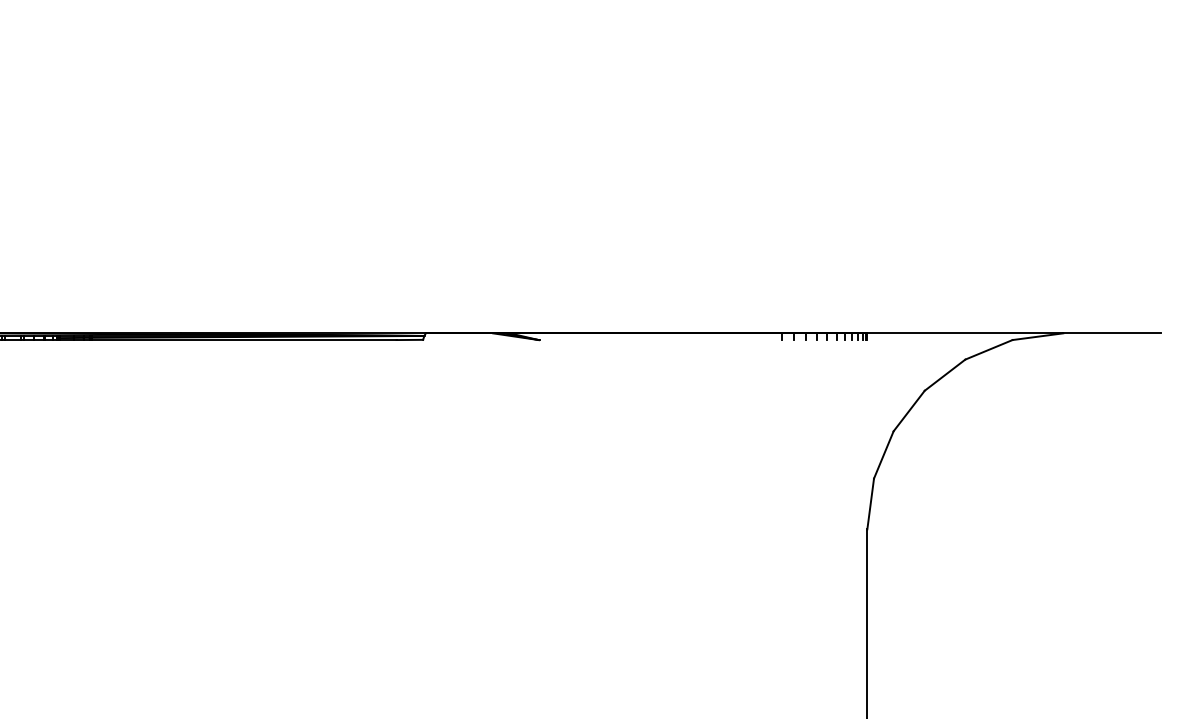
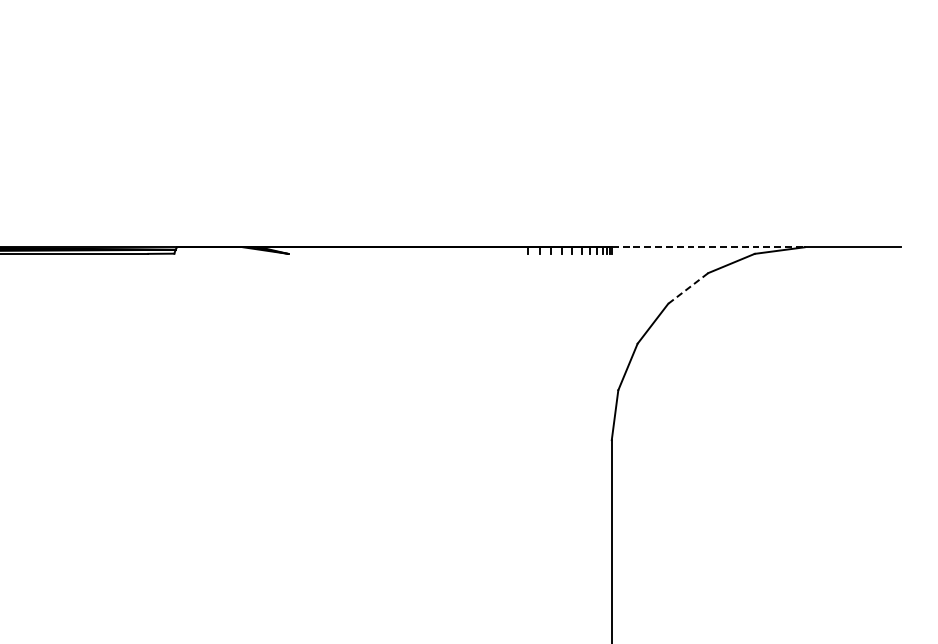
line: (965, 333) -> (708, 247), solid -> dashed
line: (945, 375) -> (688, 288), solid -> dashed

